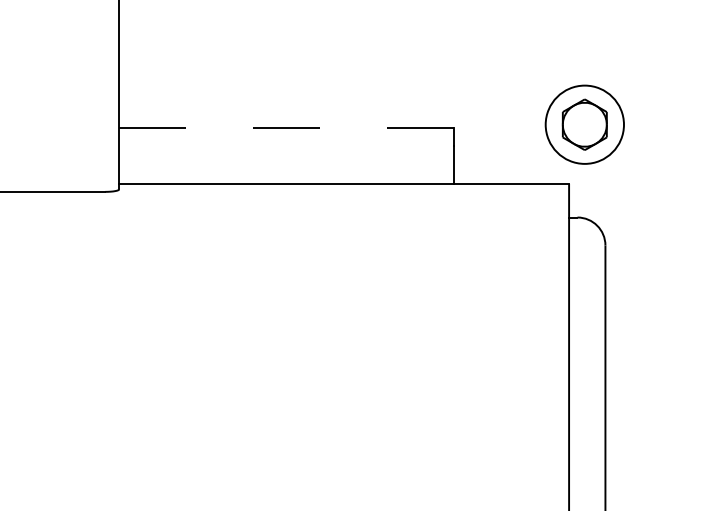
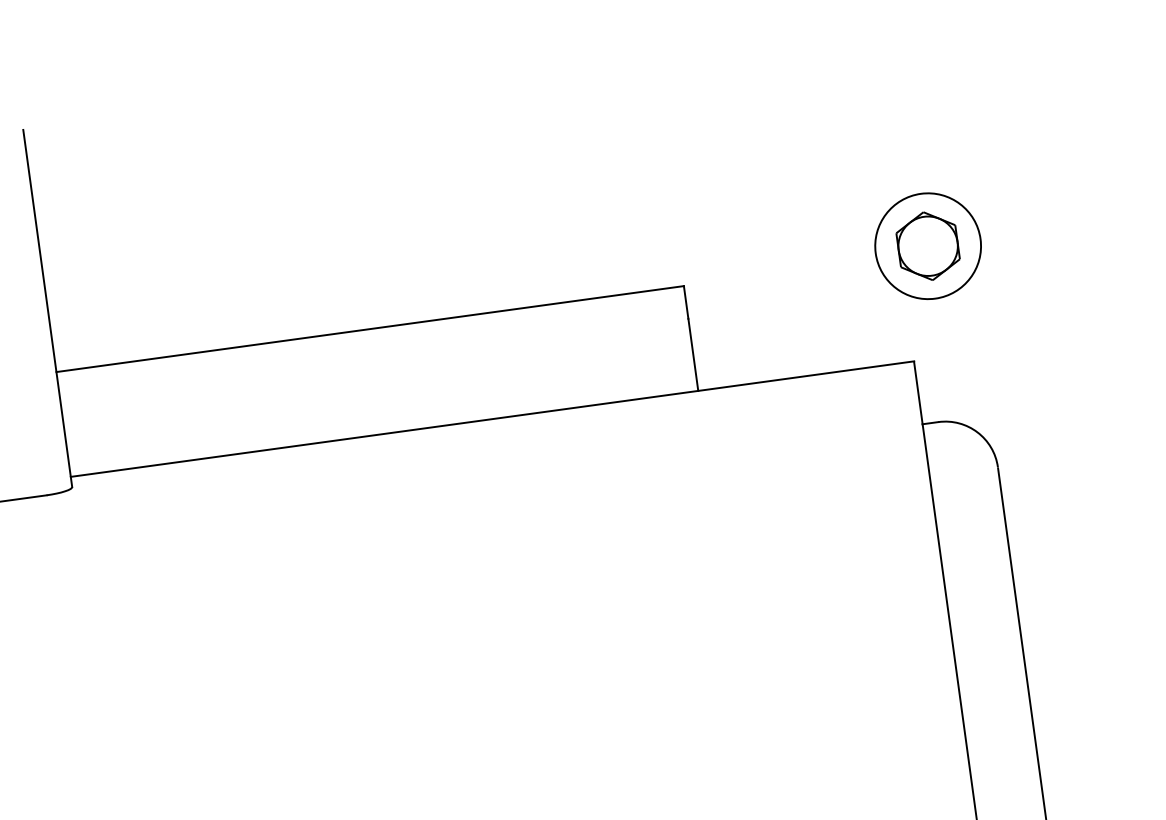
part: (584, 124) -> (927, 245), size x0.71
line: (286, 128) -> (370, 329), dashed -> solid

